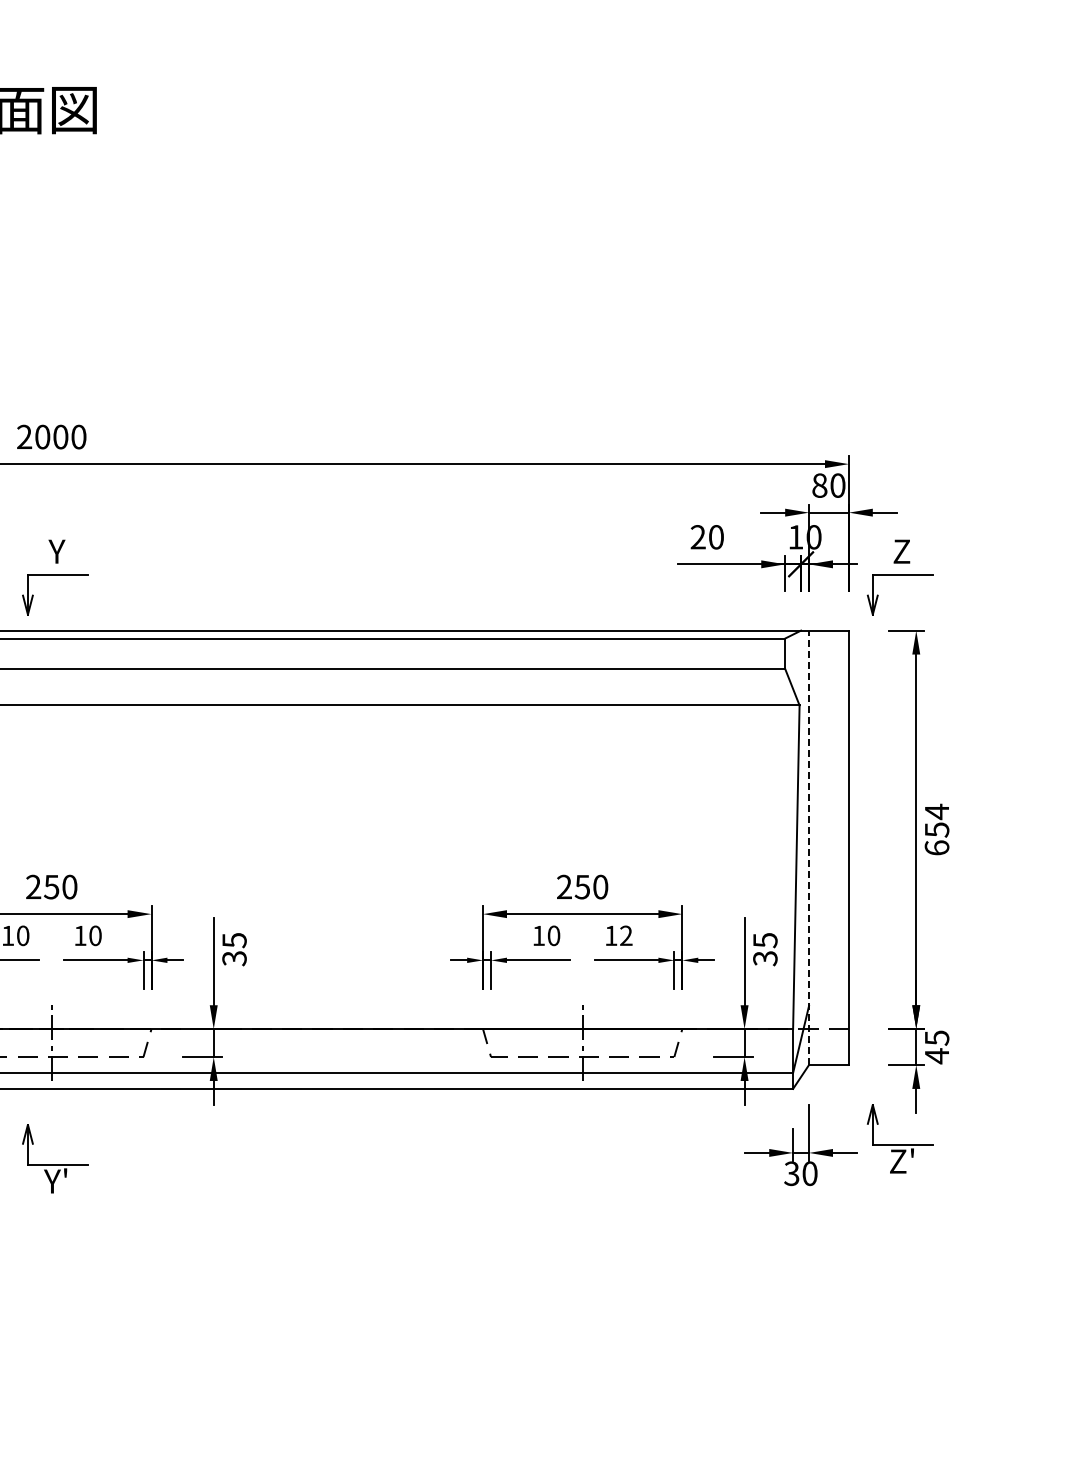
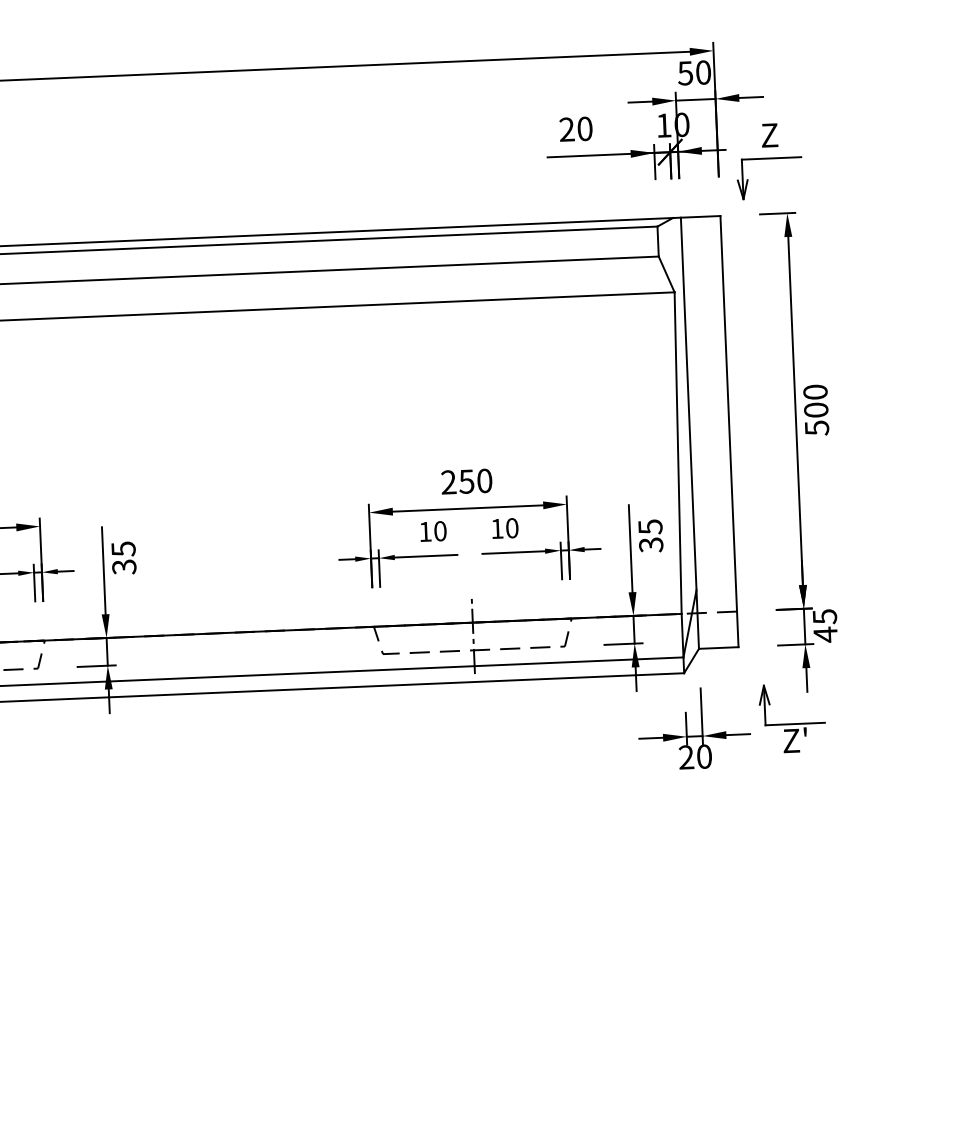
text: (819, 485) -> (685, 73), 80 -> 50
text: (936, 829) -> (815, 409), 654 -> 500
line: (809, 847) -> (690, 432), dashed -> solid
text: (626, 935) -> (512, 527), 12 -> 10
text: (791, 1174) -> (686, 758), 30 -> 20

